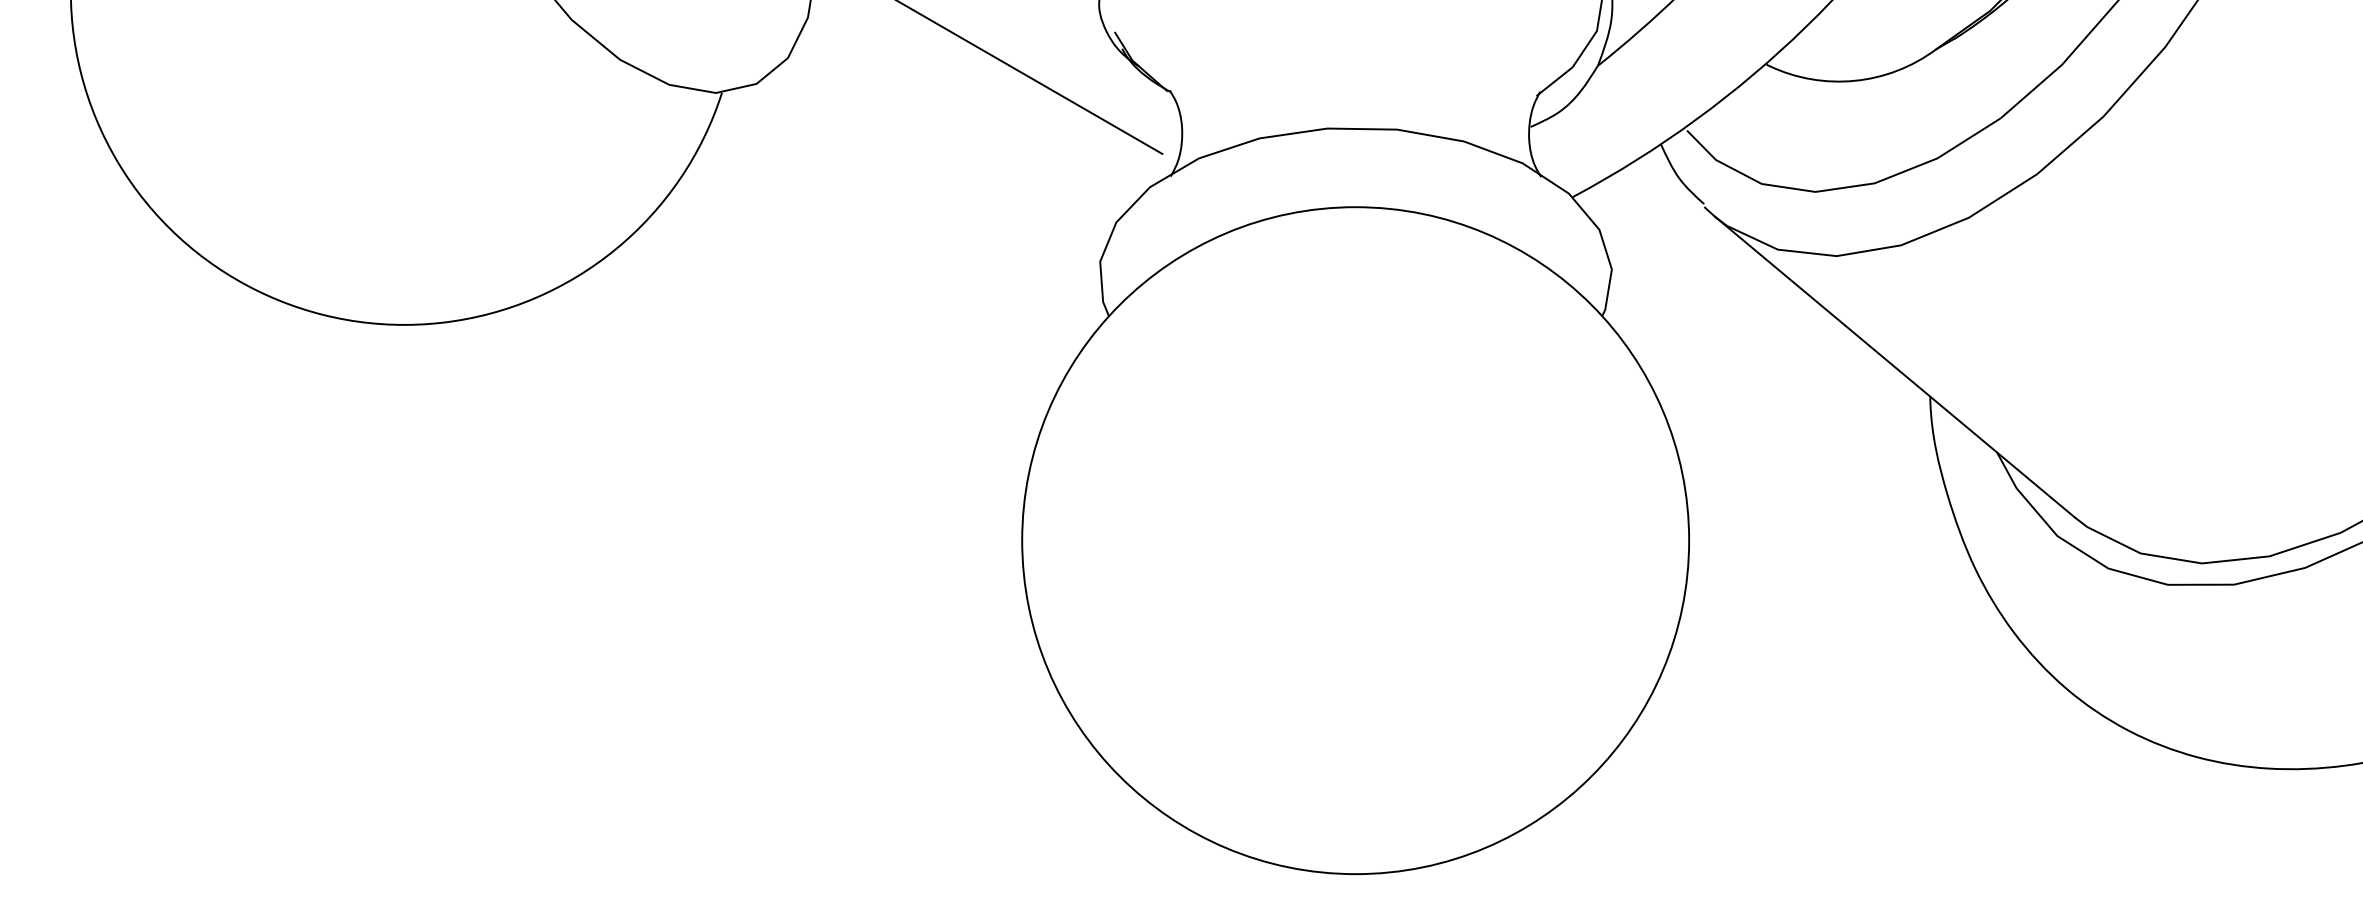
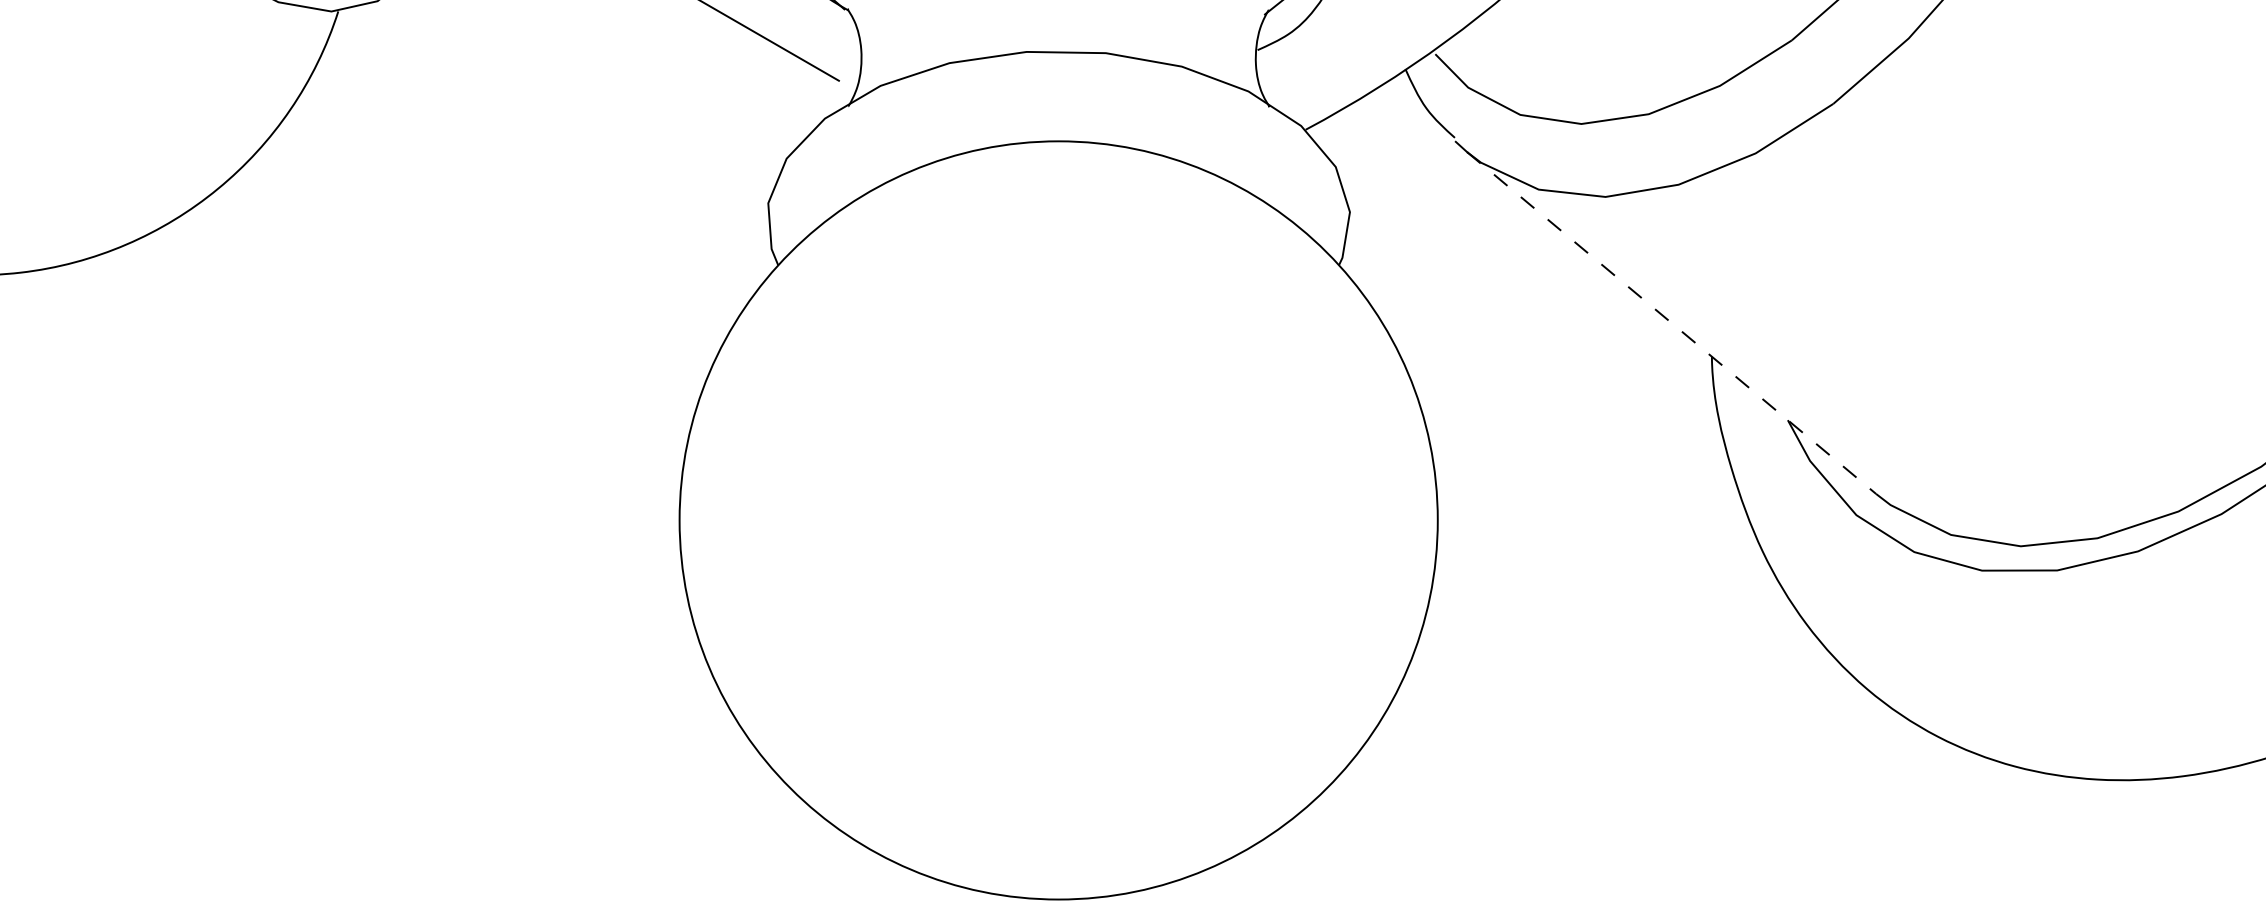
line: (1895, 367) -> (1672, 323), solid -> dashed

